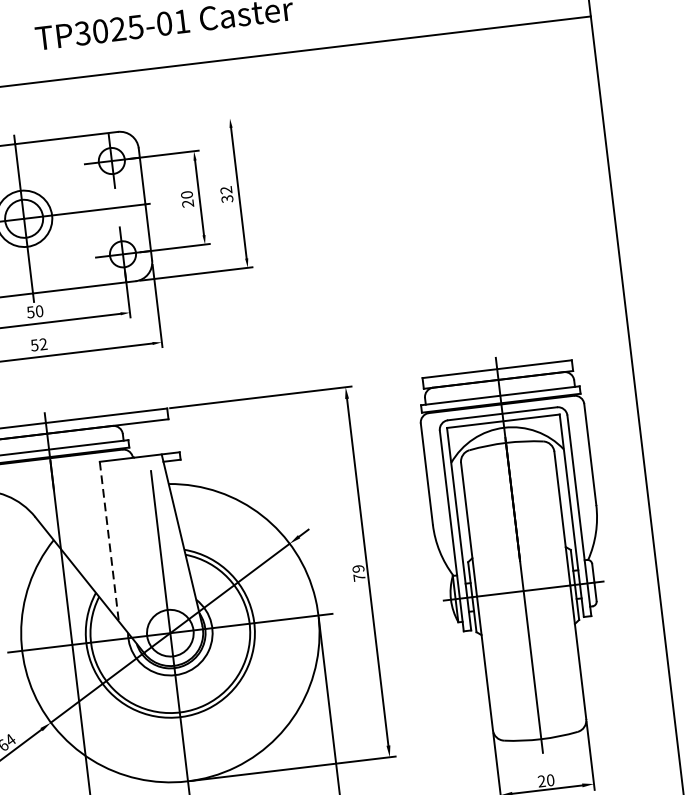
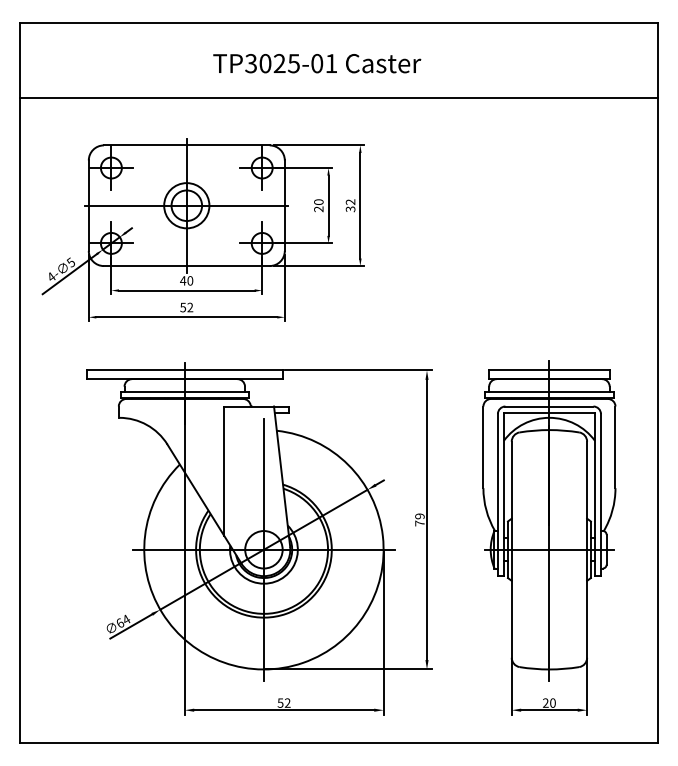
line: (178, 124) -> (318, 145), added
text: (31, 311) -> (183, 280), 50 -> 40
line: (109, 542) -> (224, 471), dashed -> solid

